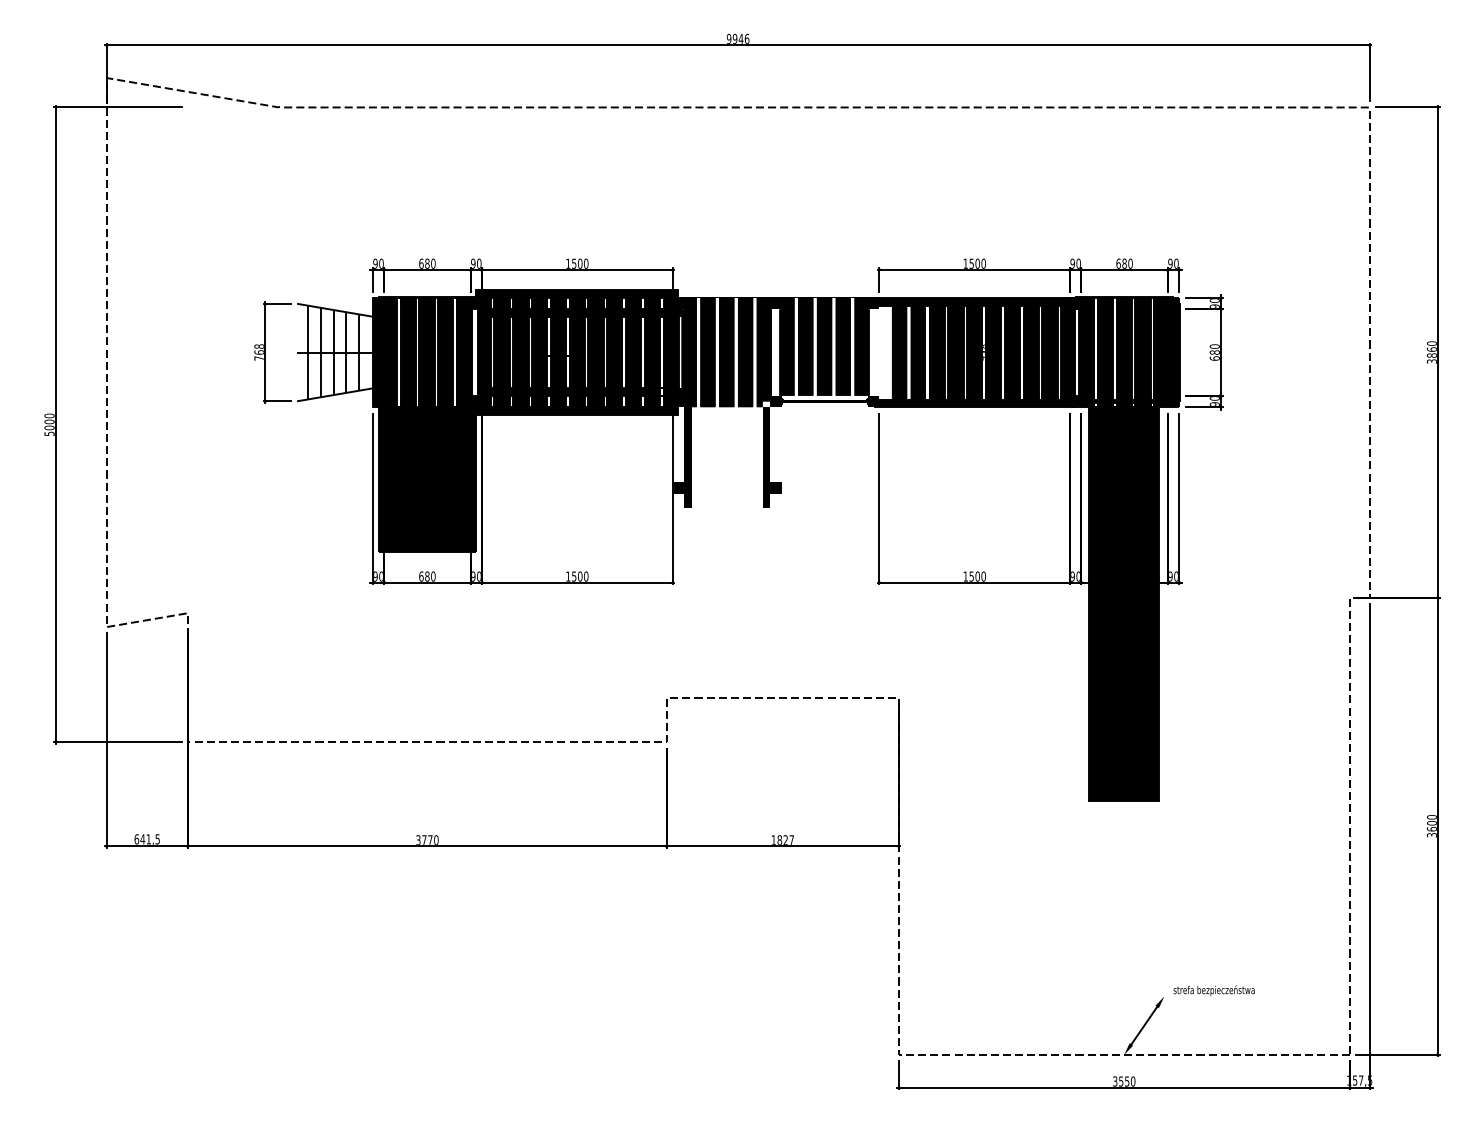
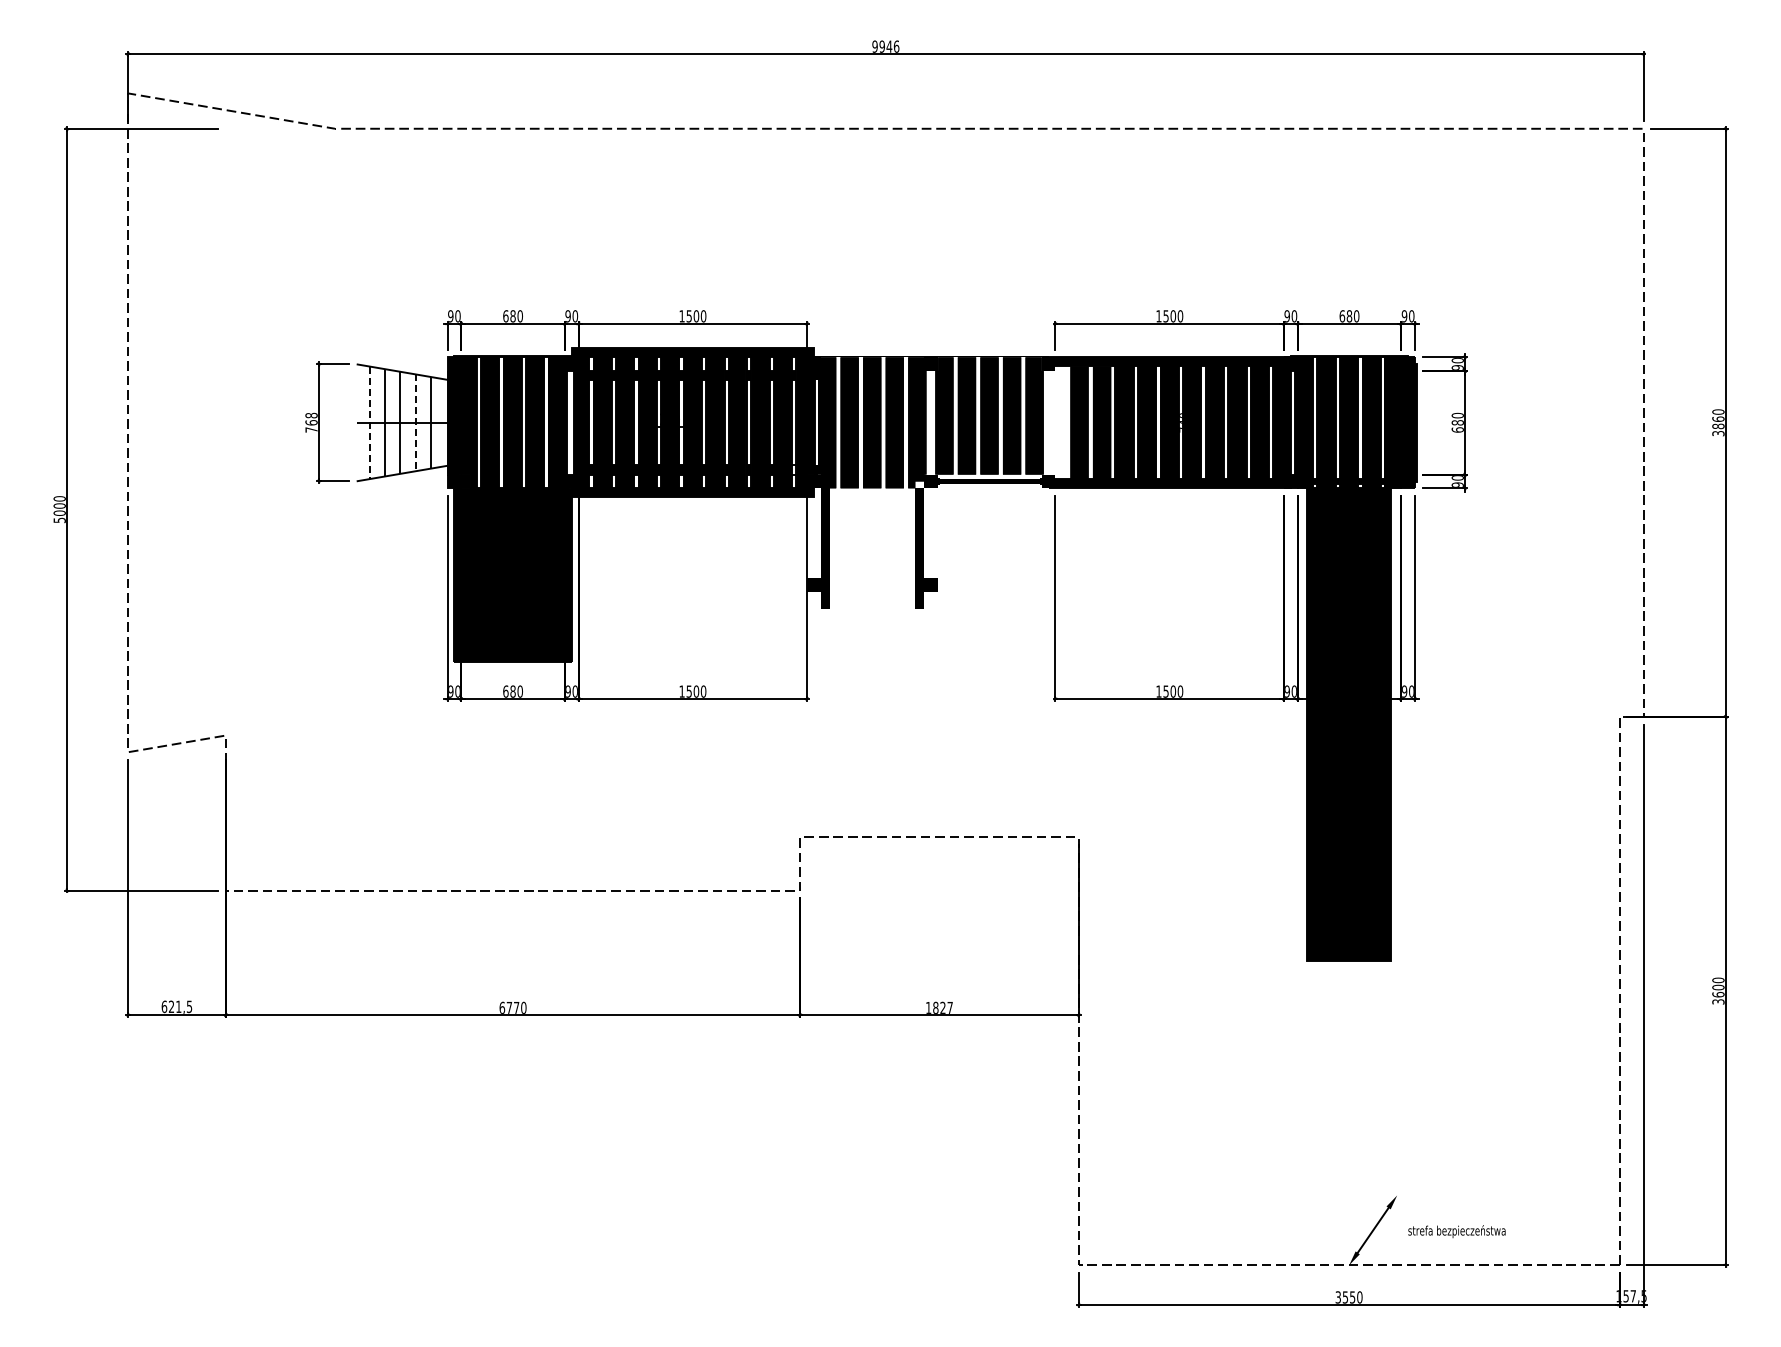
line: (308, 353) -> (370, 423), solid -> dashed
line: (346, 353) -> (415, 423), solid -> dashed
text: (142, 839) -> (171, 1006), 641,5 -> 621,5
text: (418, 839) -> (502, 1007), 3770 -> 6770
text: (1213, 990) -> (1456, 1231), moved

